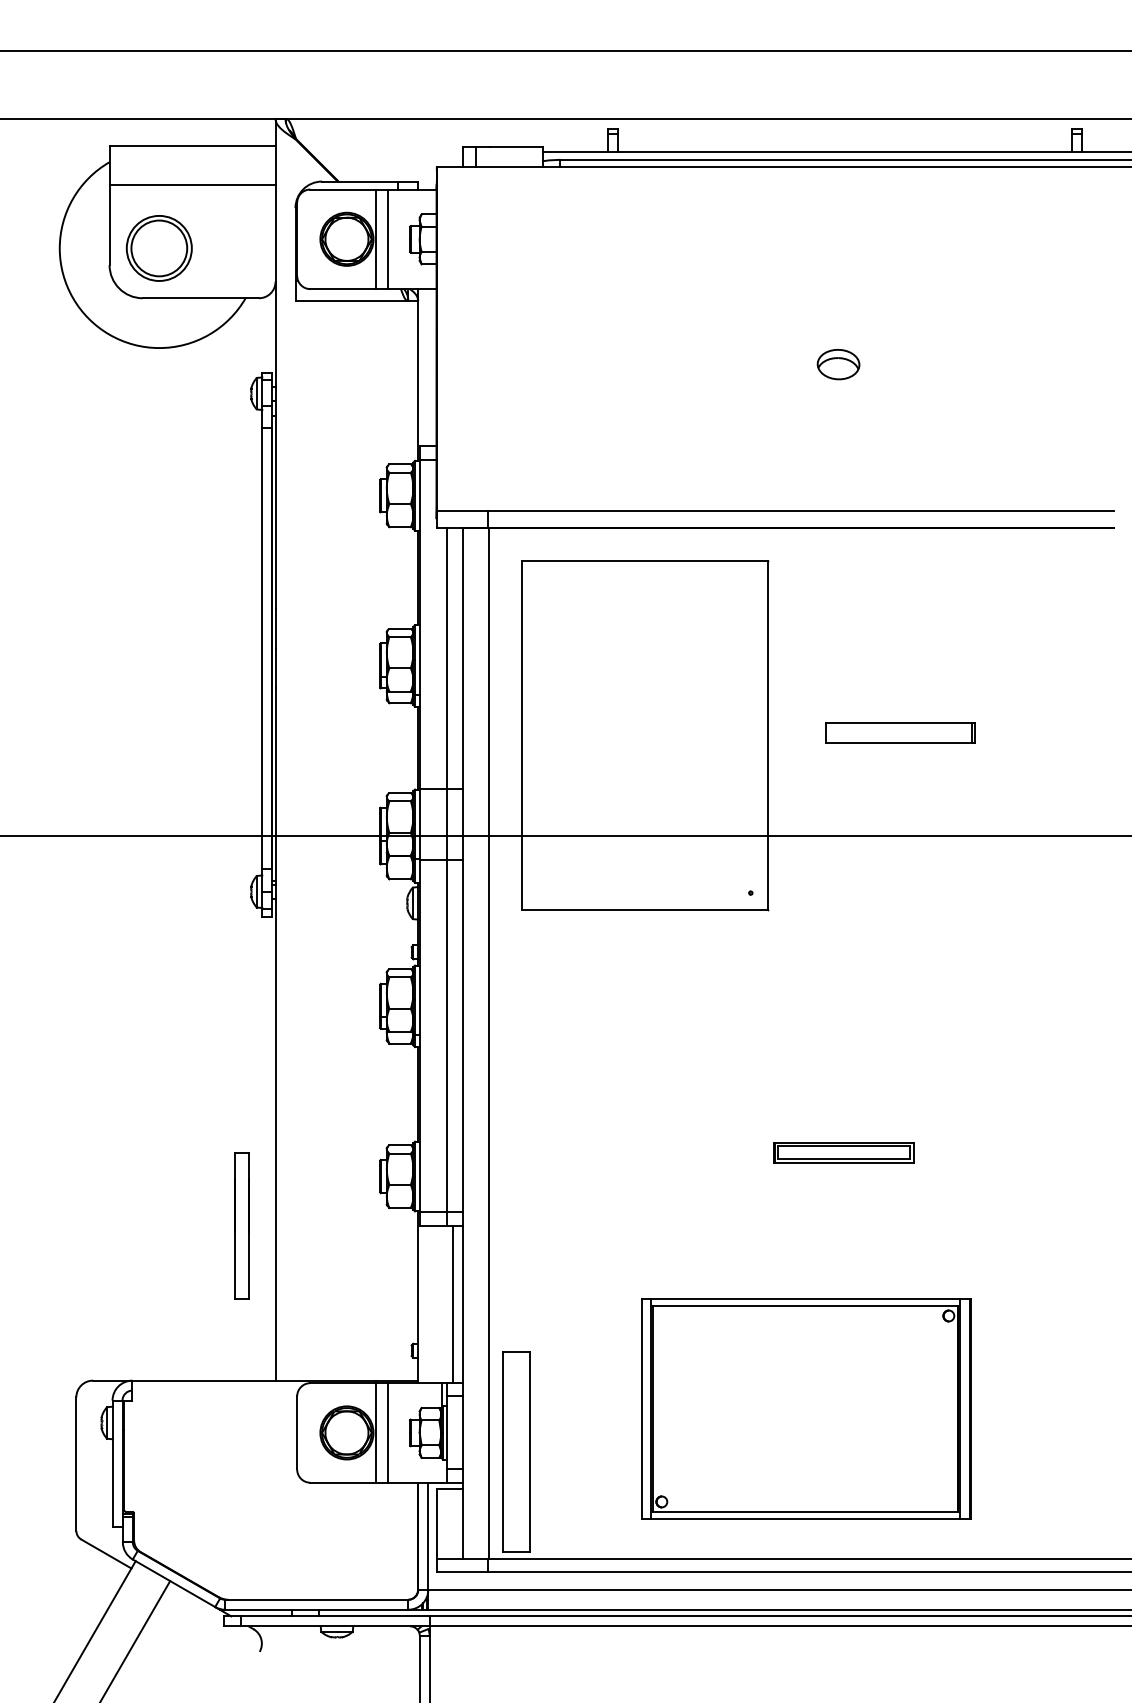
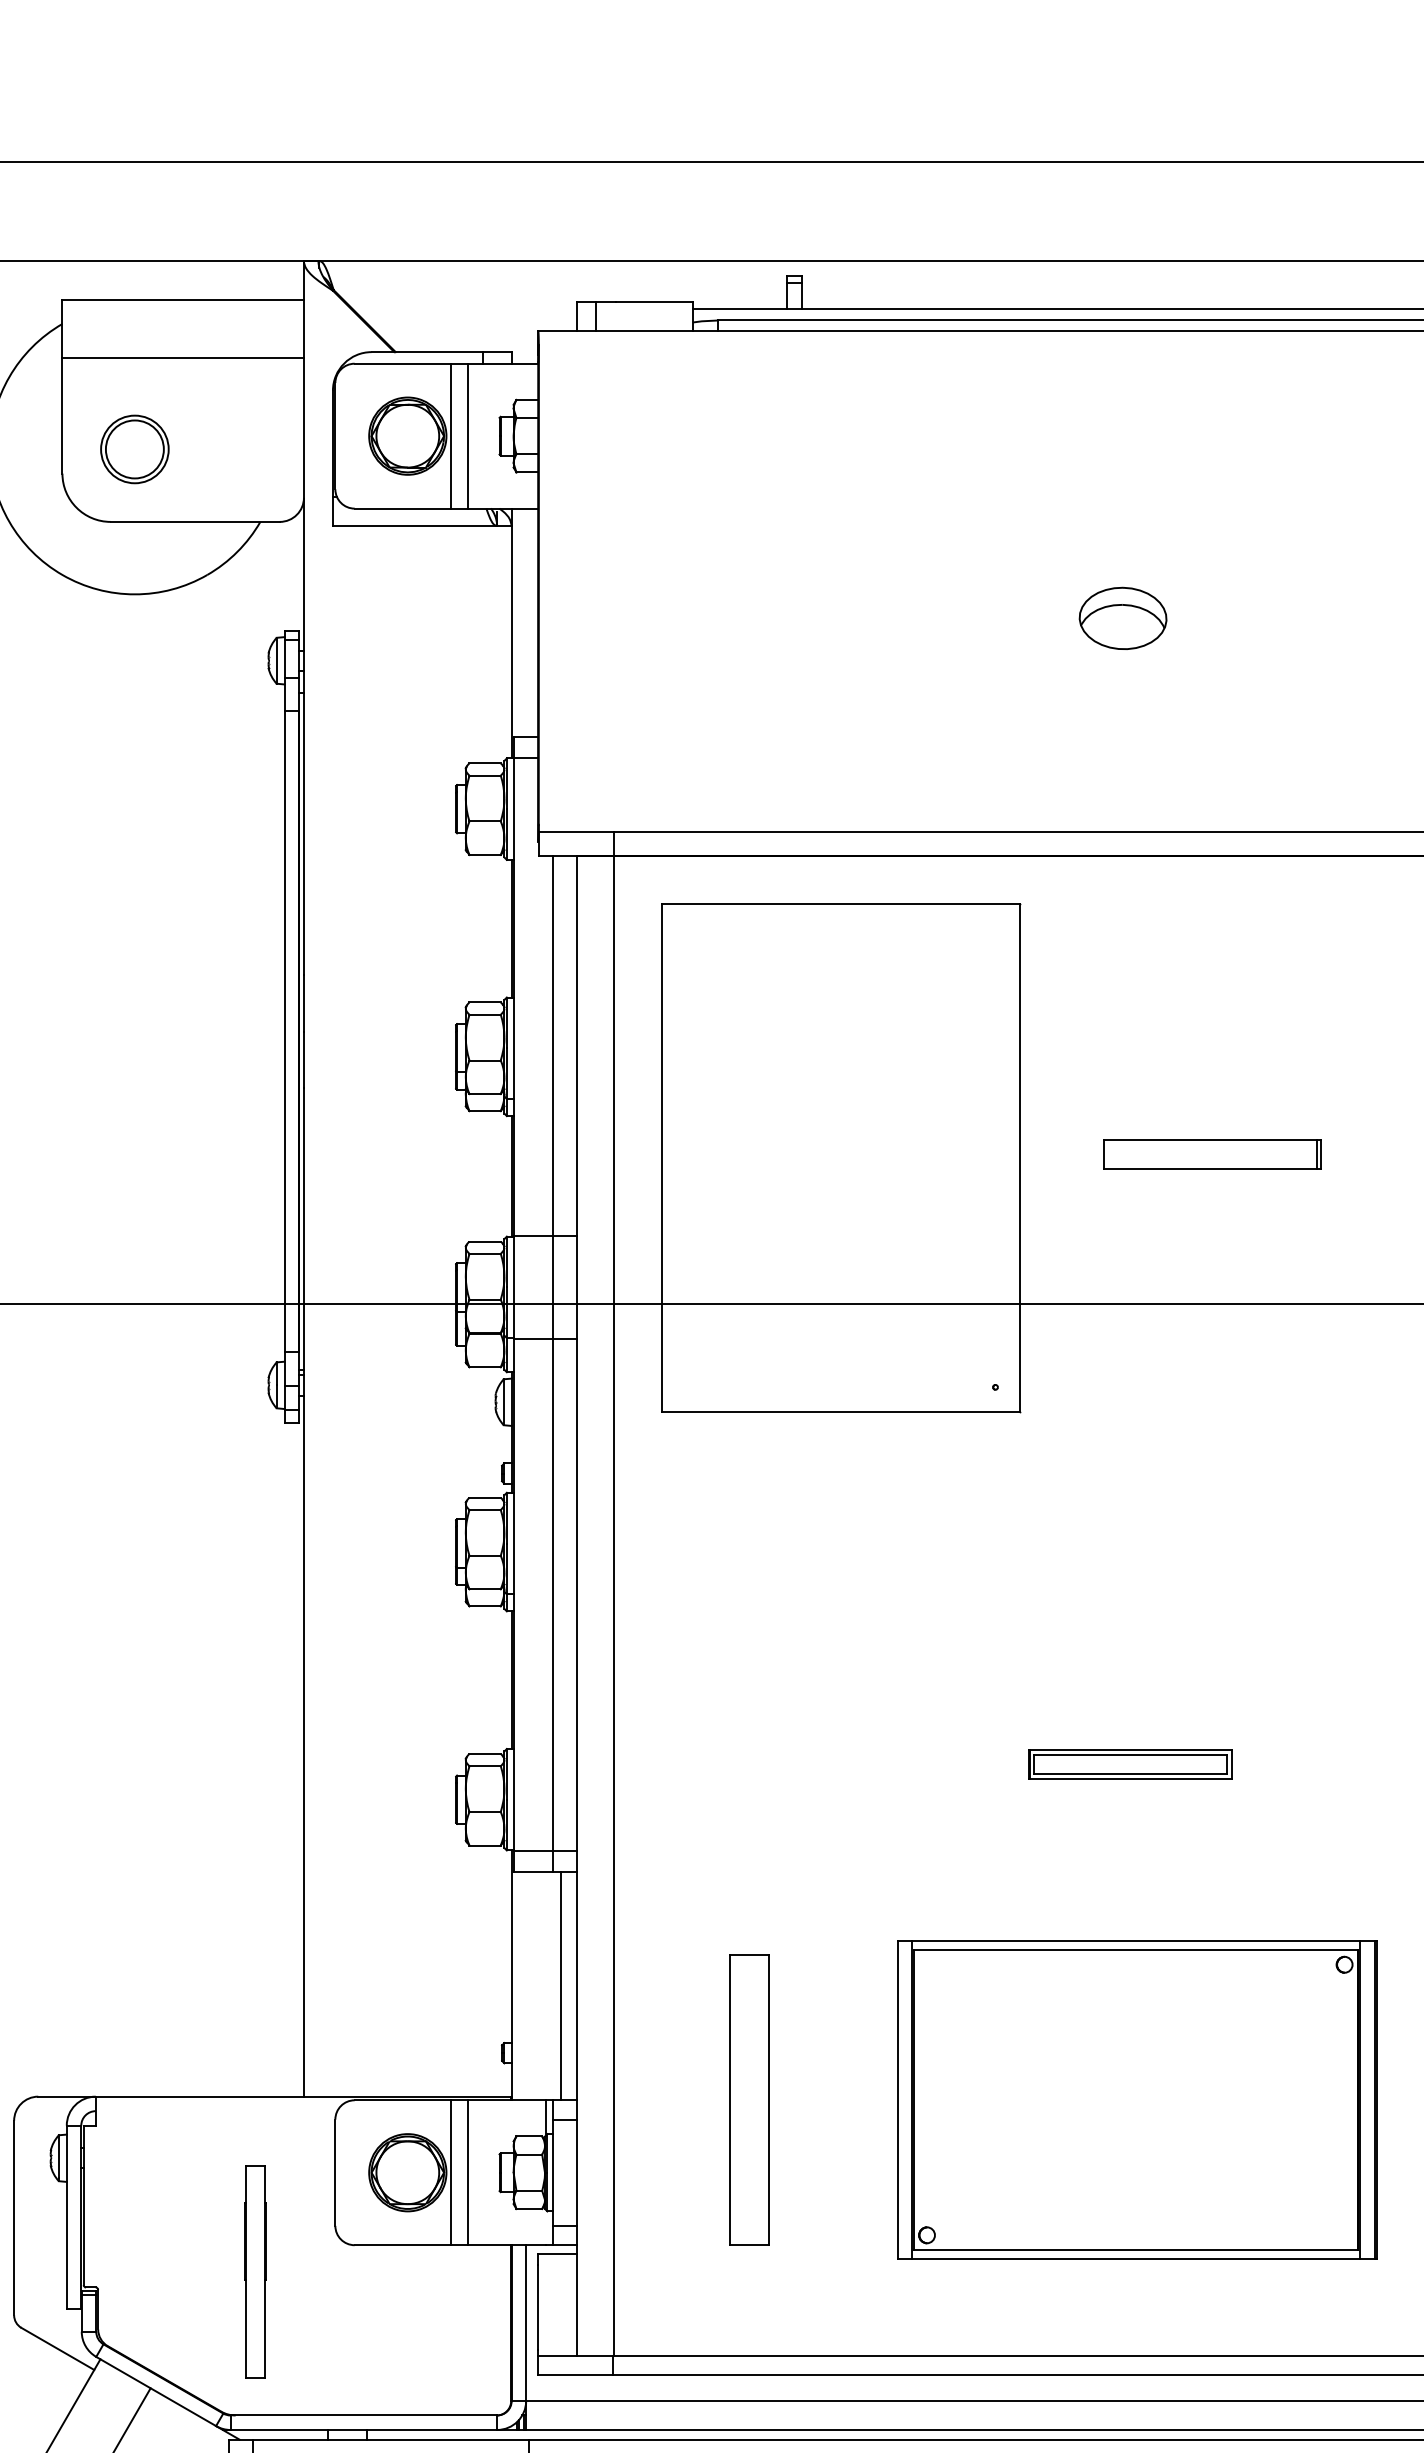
part: (159, 248) -> (135, 449), size x0.71
part: (838, 364) -> (1122, 618), size x1.43
part: (241, 1225) -> (254, 2271), moved
part: (806, 1408) -> (1137, 2099), moved
part: (516, 1451) -> (749, 2099), moved

